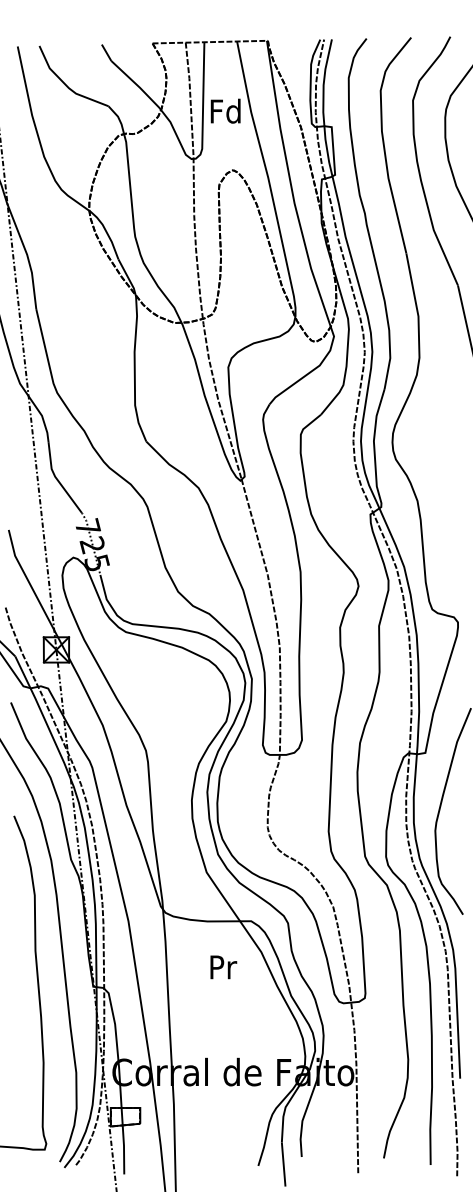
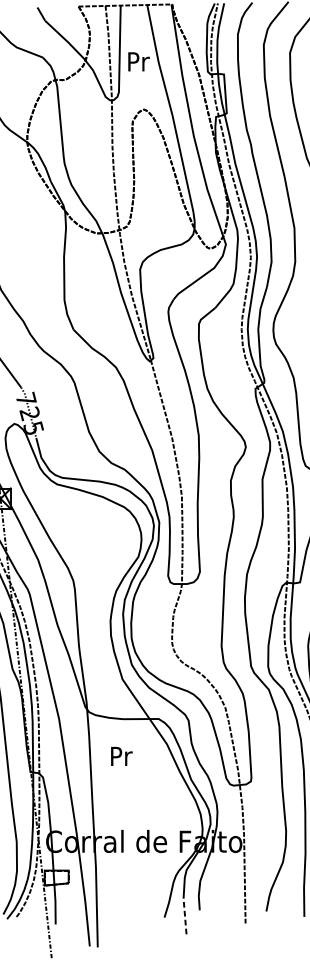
text: (225, 110) -> (137, 61), Fd -> Pr
text: (223, 967) -> (121, 756), moved
line: (283, 1164) -> (184, 916), solid -> dashed

